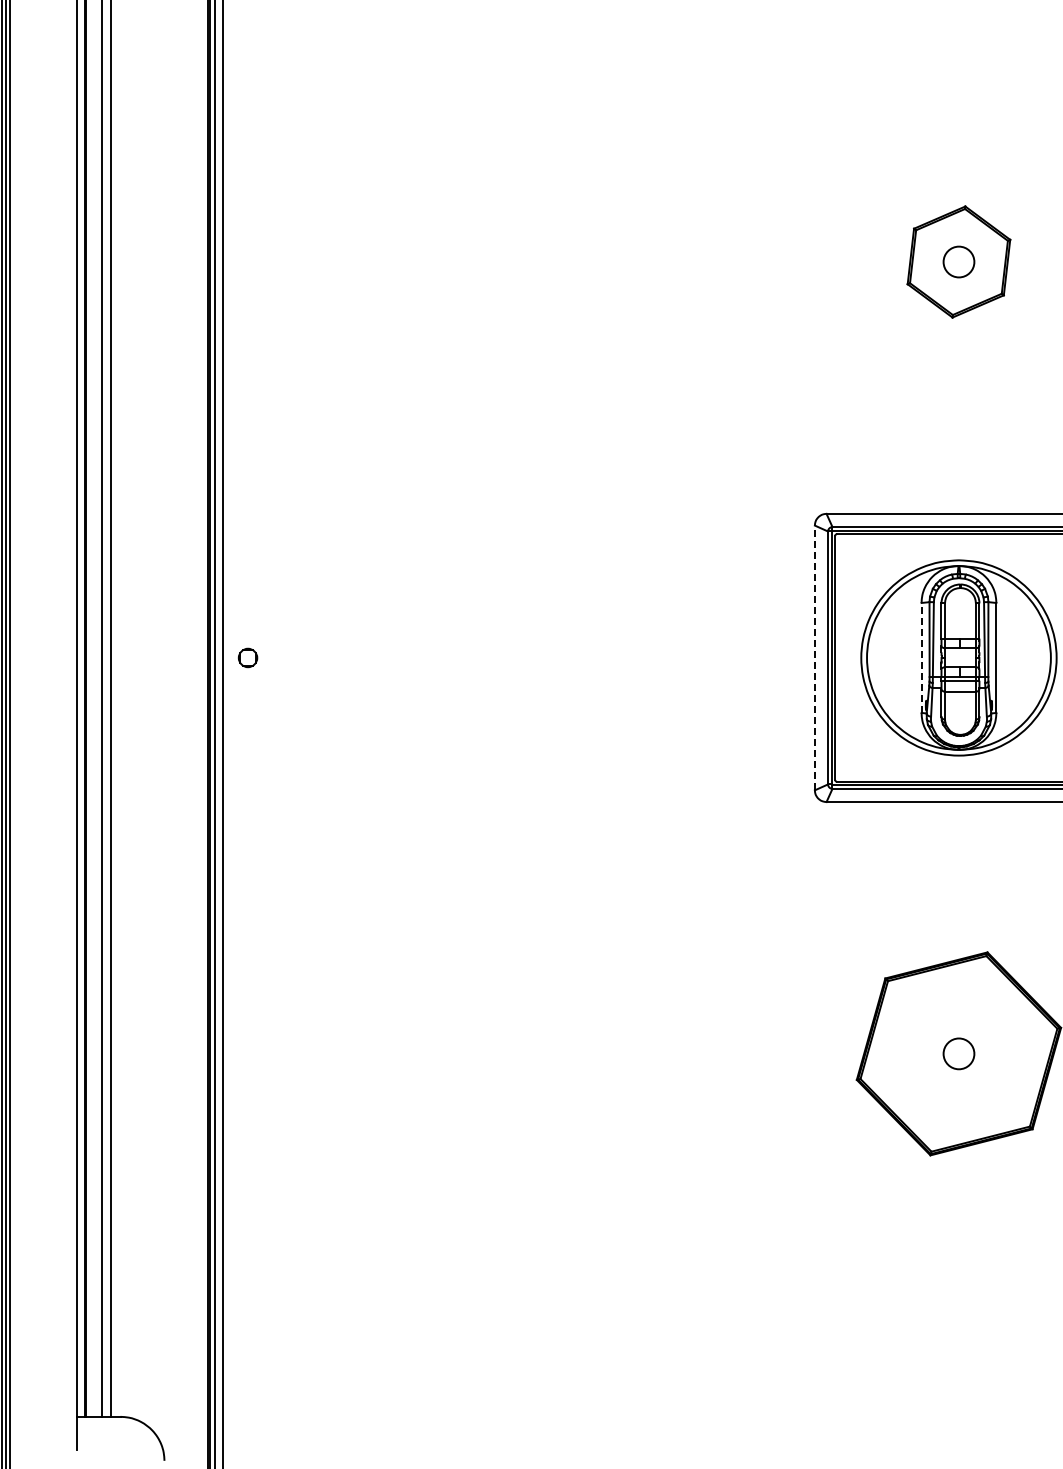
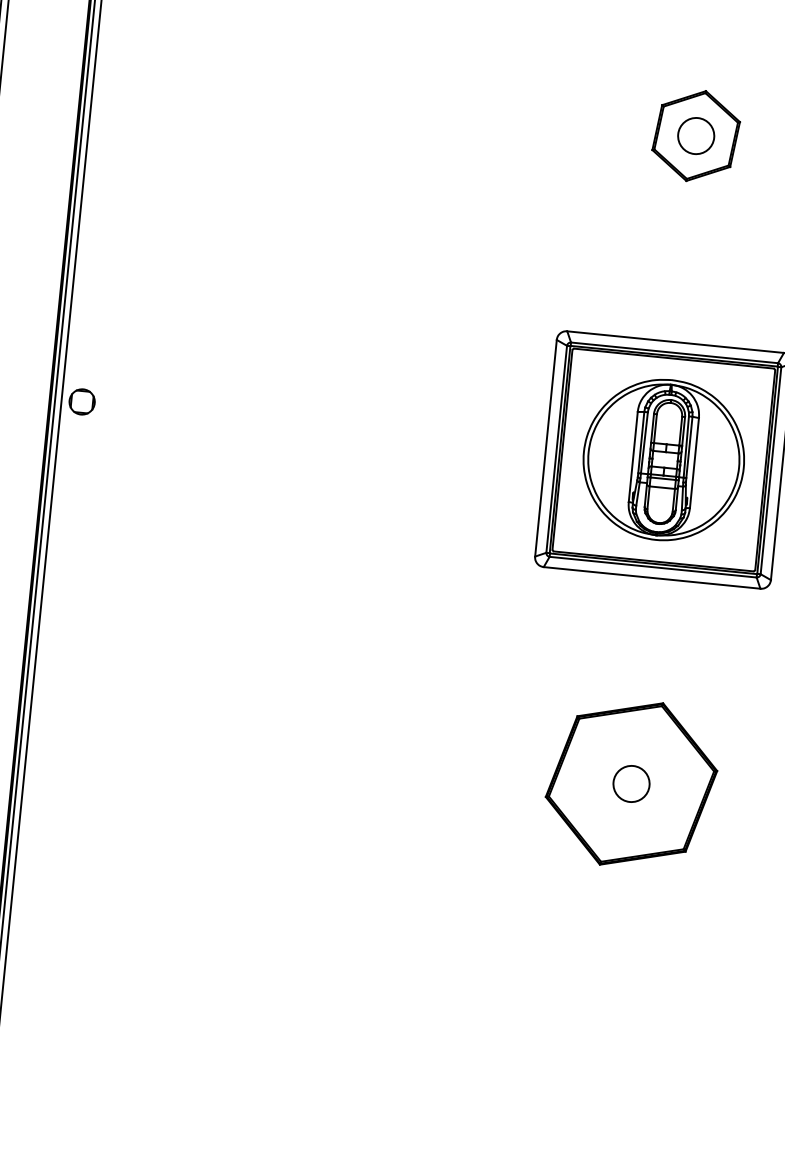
circle: (958, 262) -> (695, 136), size x1.43
part: (247, 657) -> (81, 401), size x1.67
line: (814, 657) -> (545, 447), dashed -> solid
line: (921, 657) -> (633, 456), dashed -> solid
circle: (958, 1053) -> (631, 783), size x1.43

